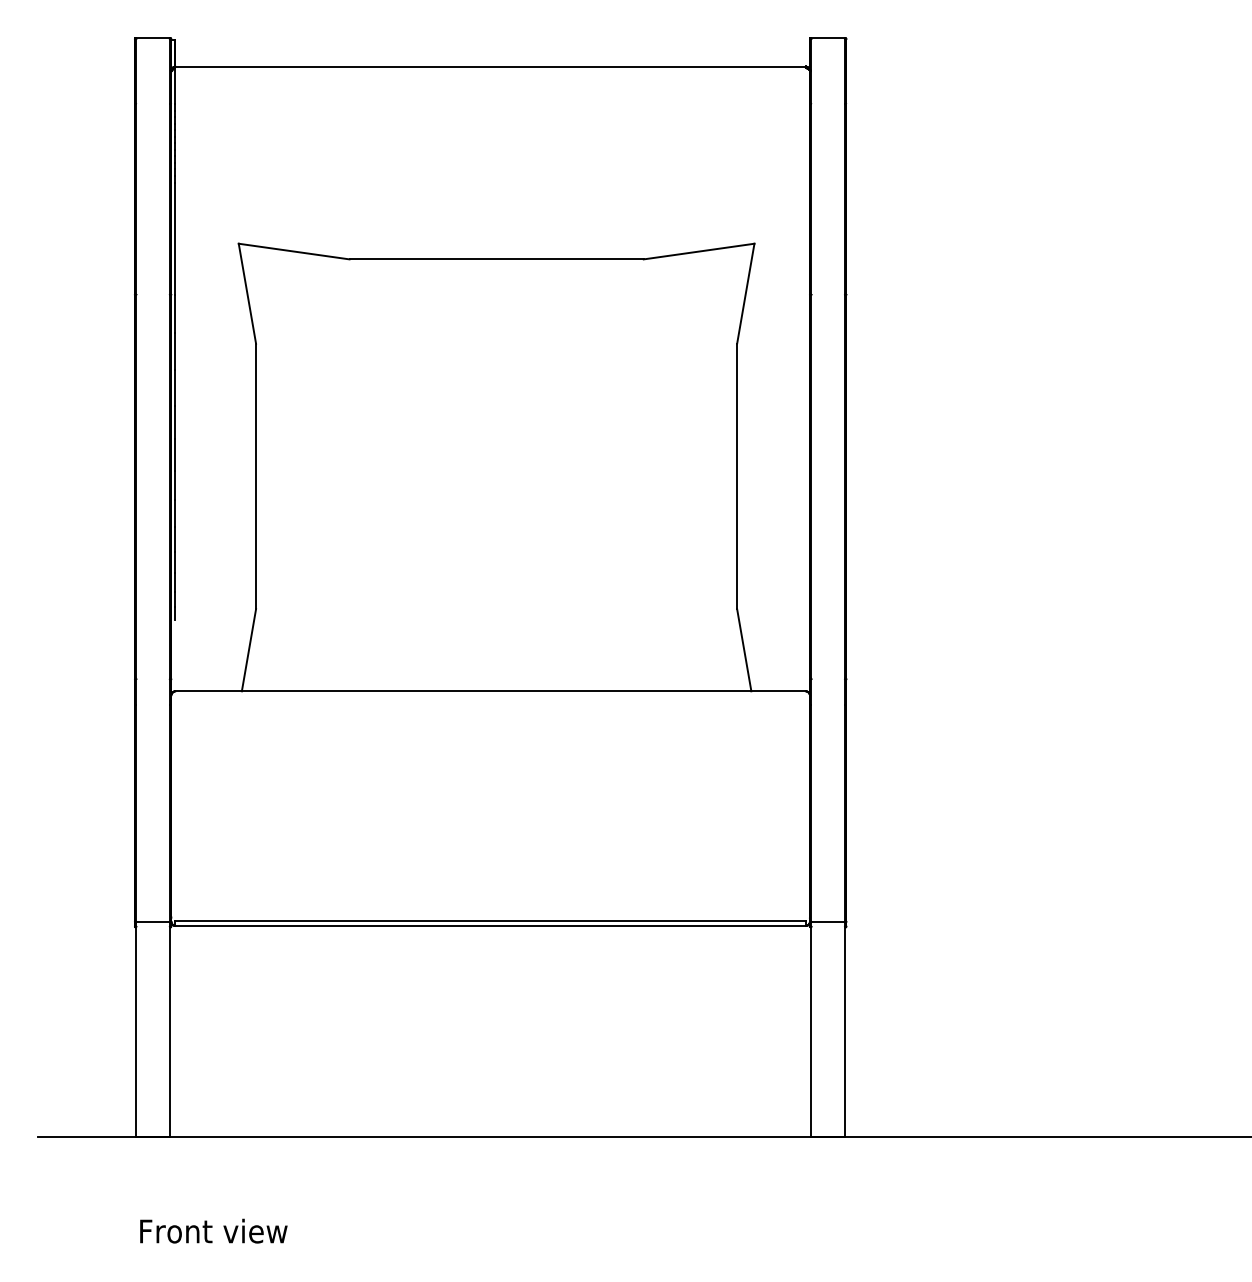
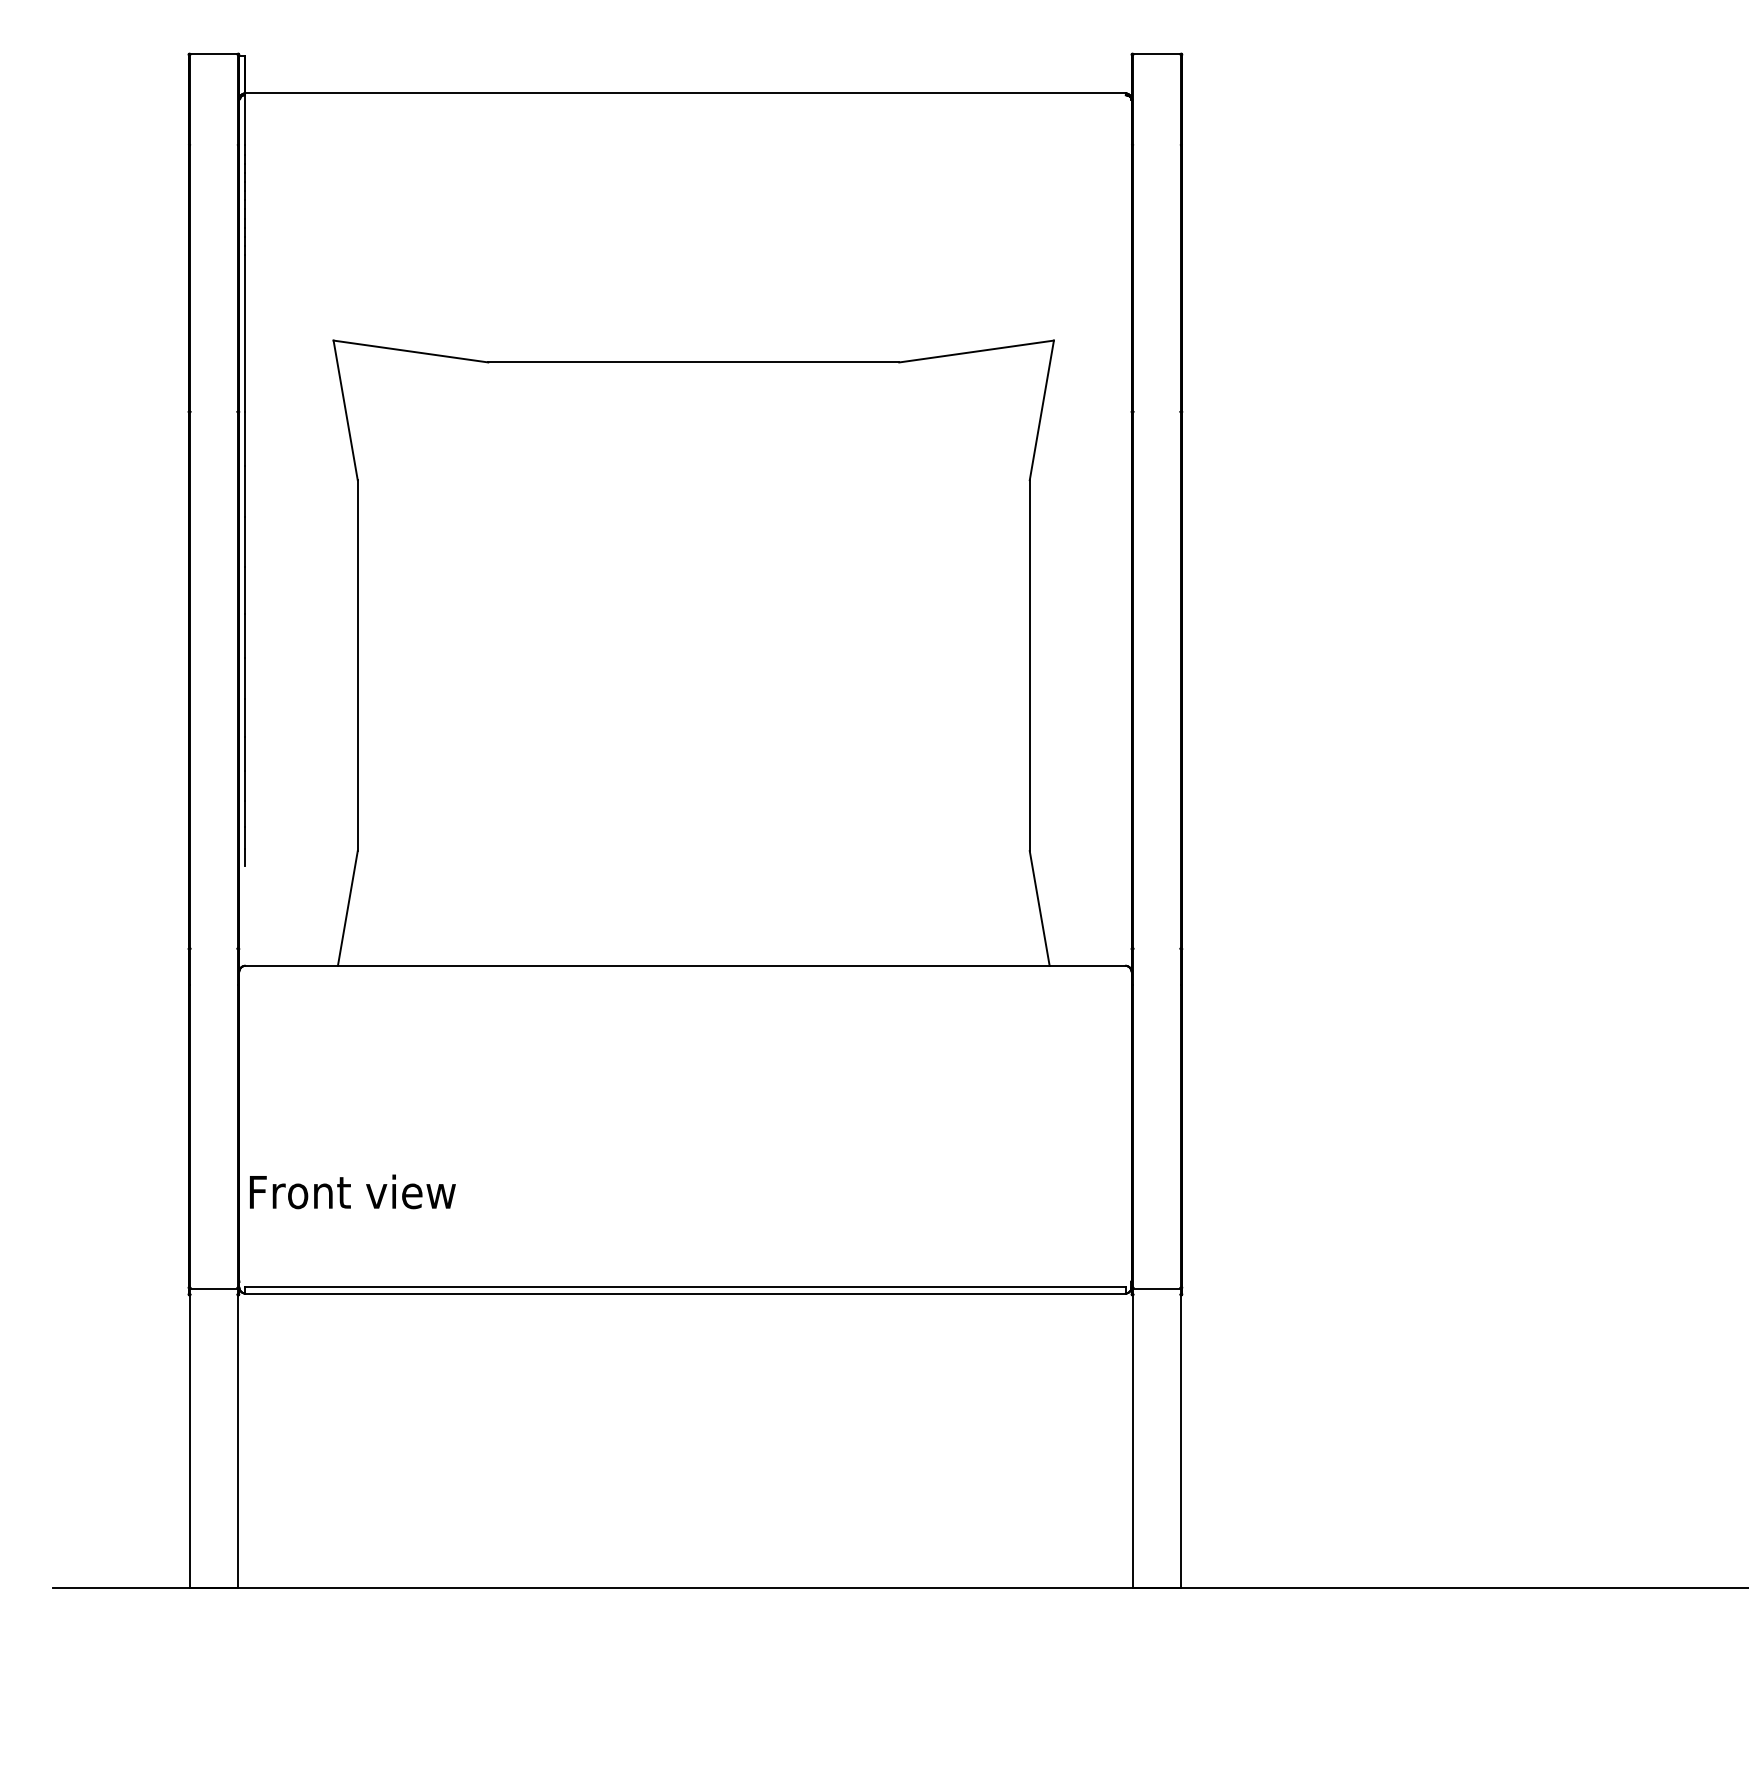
text: (213, 1230) -> (352, 1191), moved

